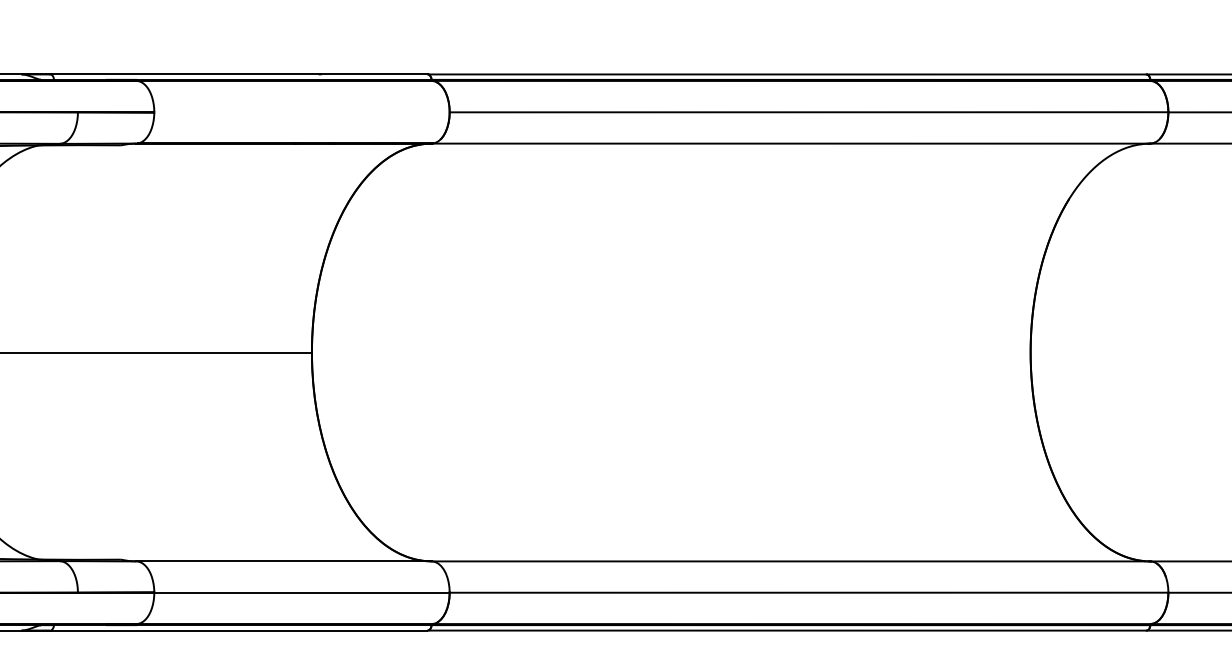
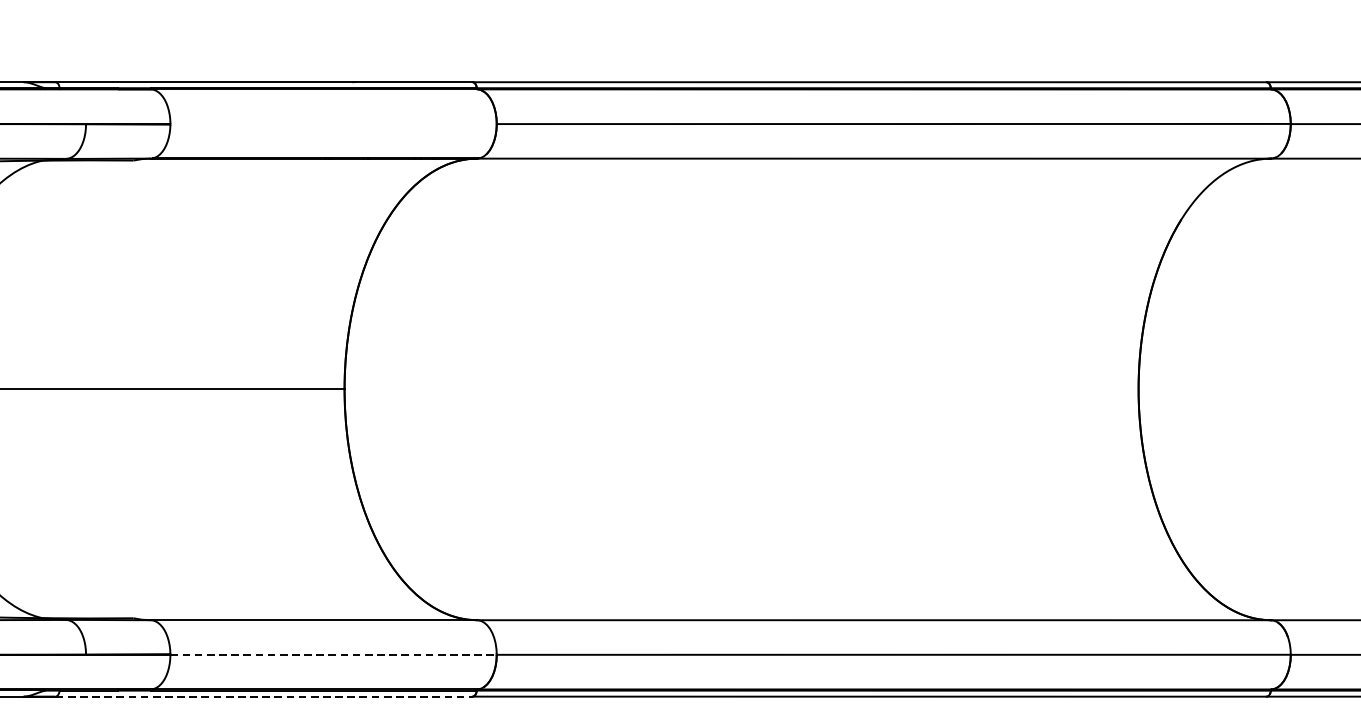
line: (302, 592) -> (334, 654), solid -> dashed
line: (239, 630) -> (264, 696), solid -> dashed

